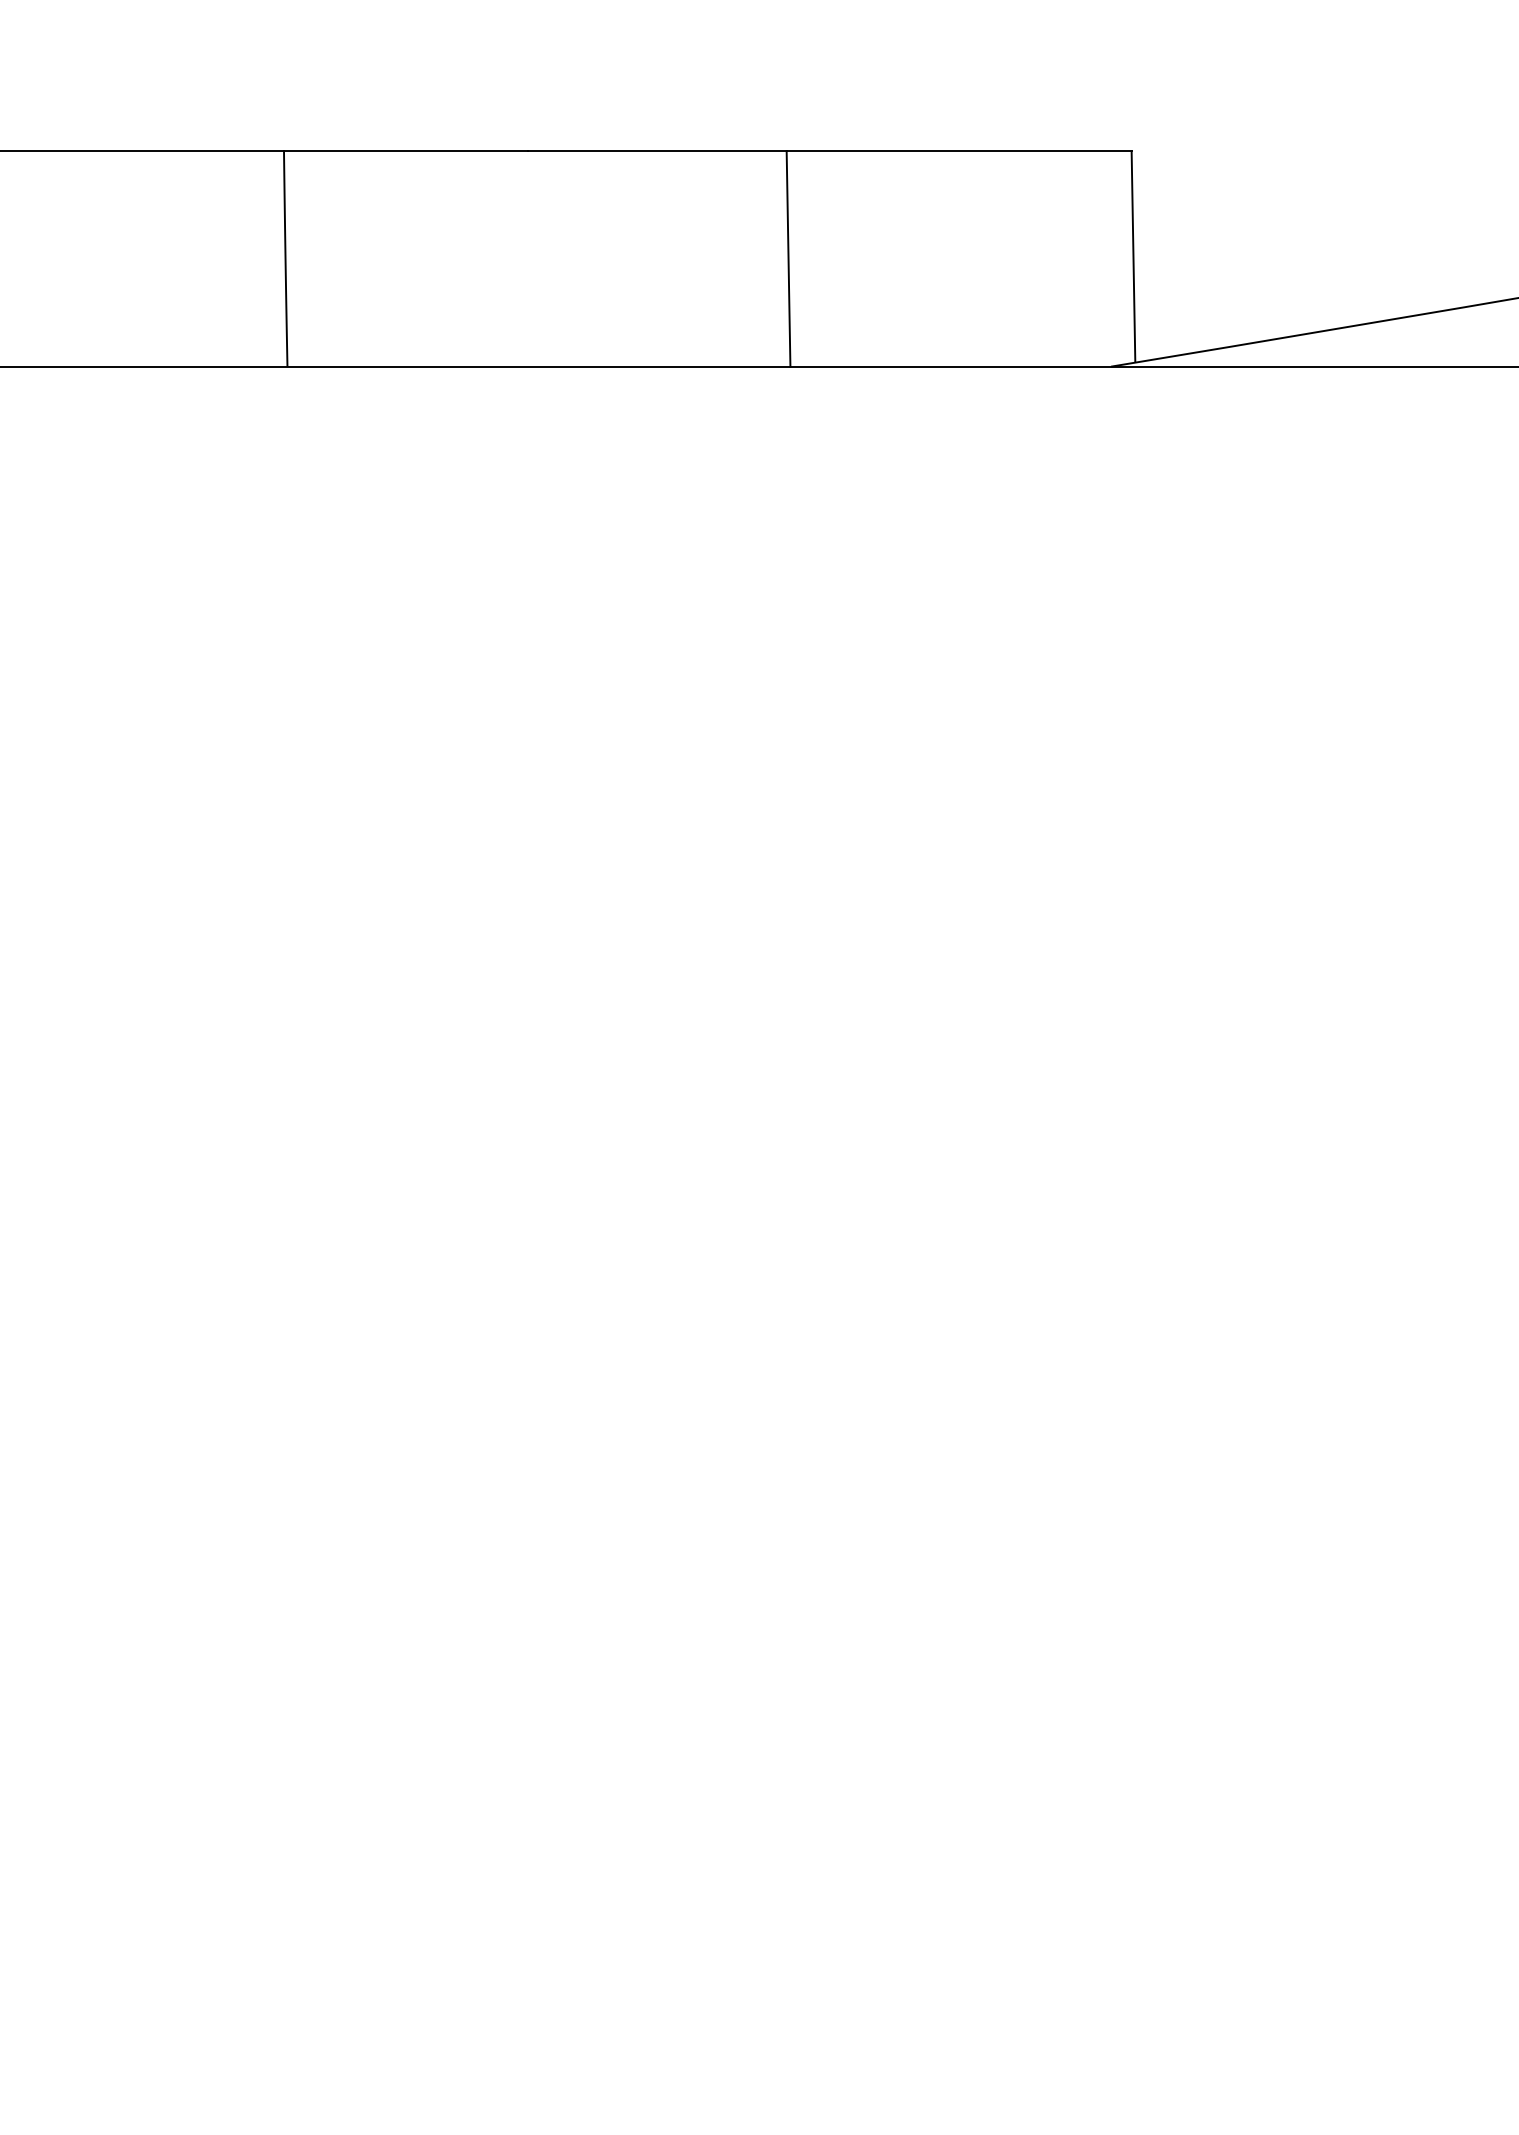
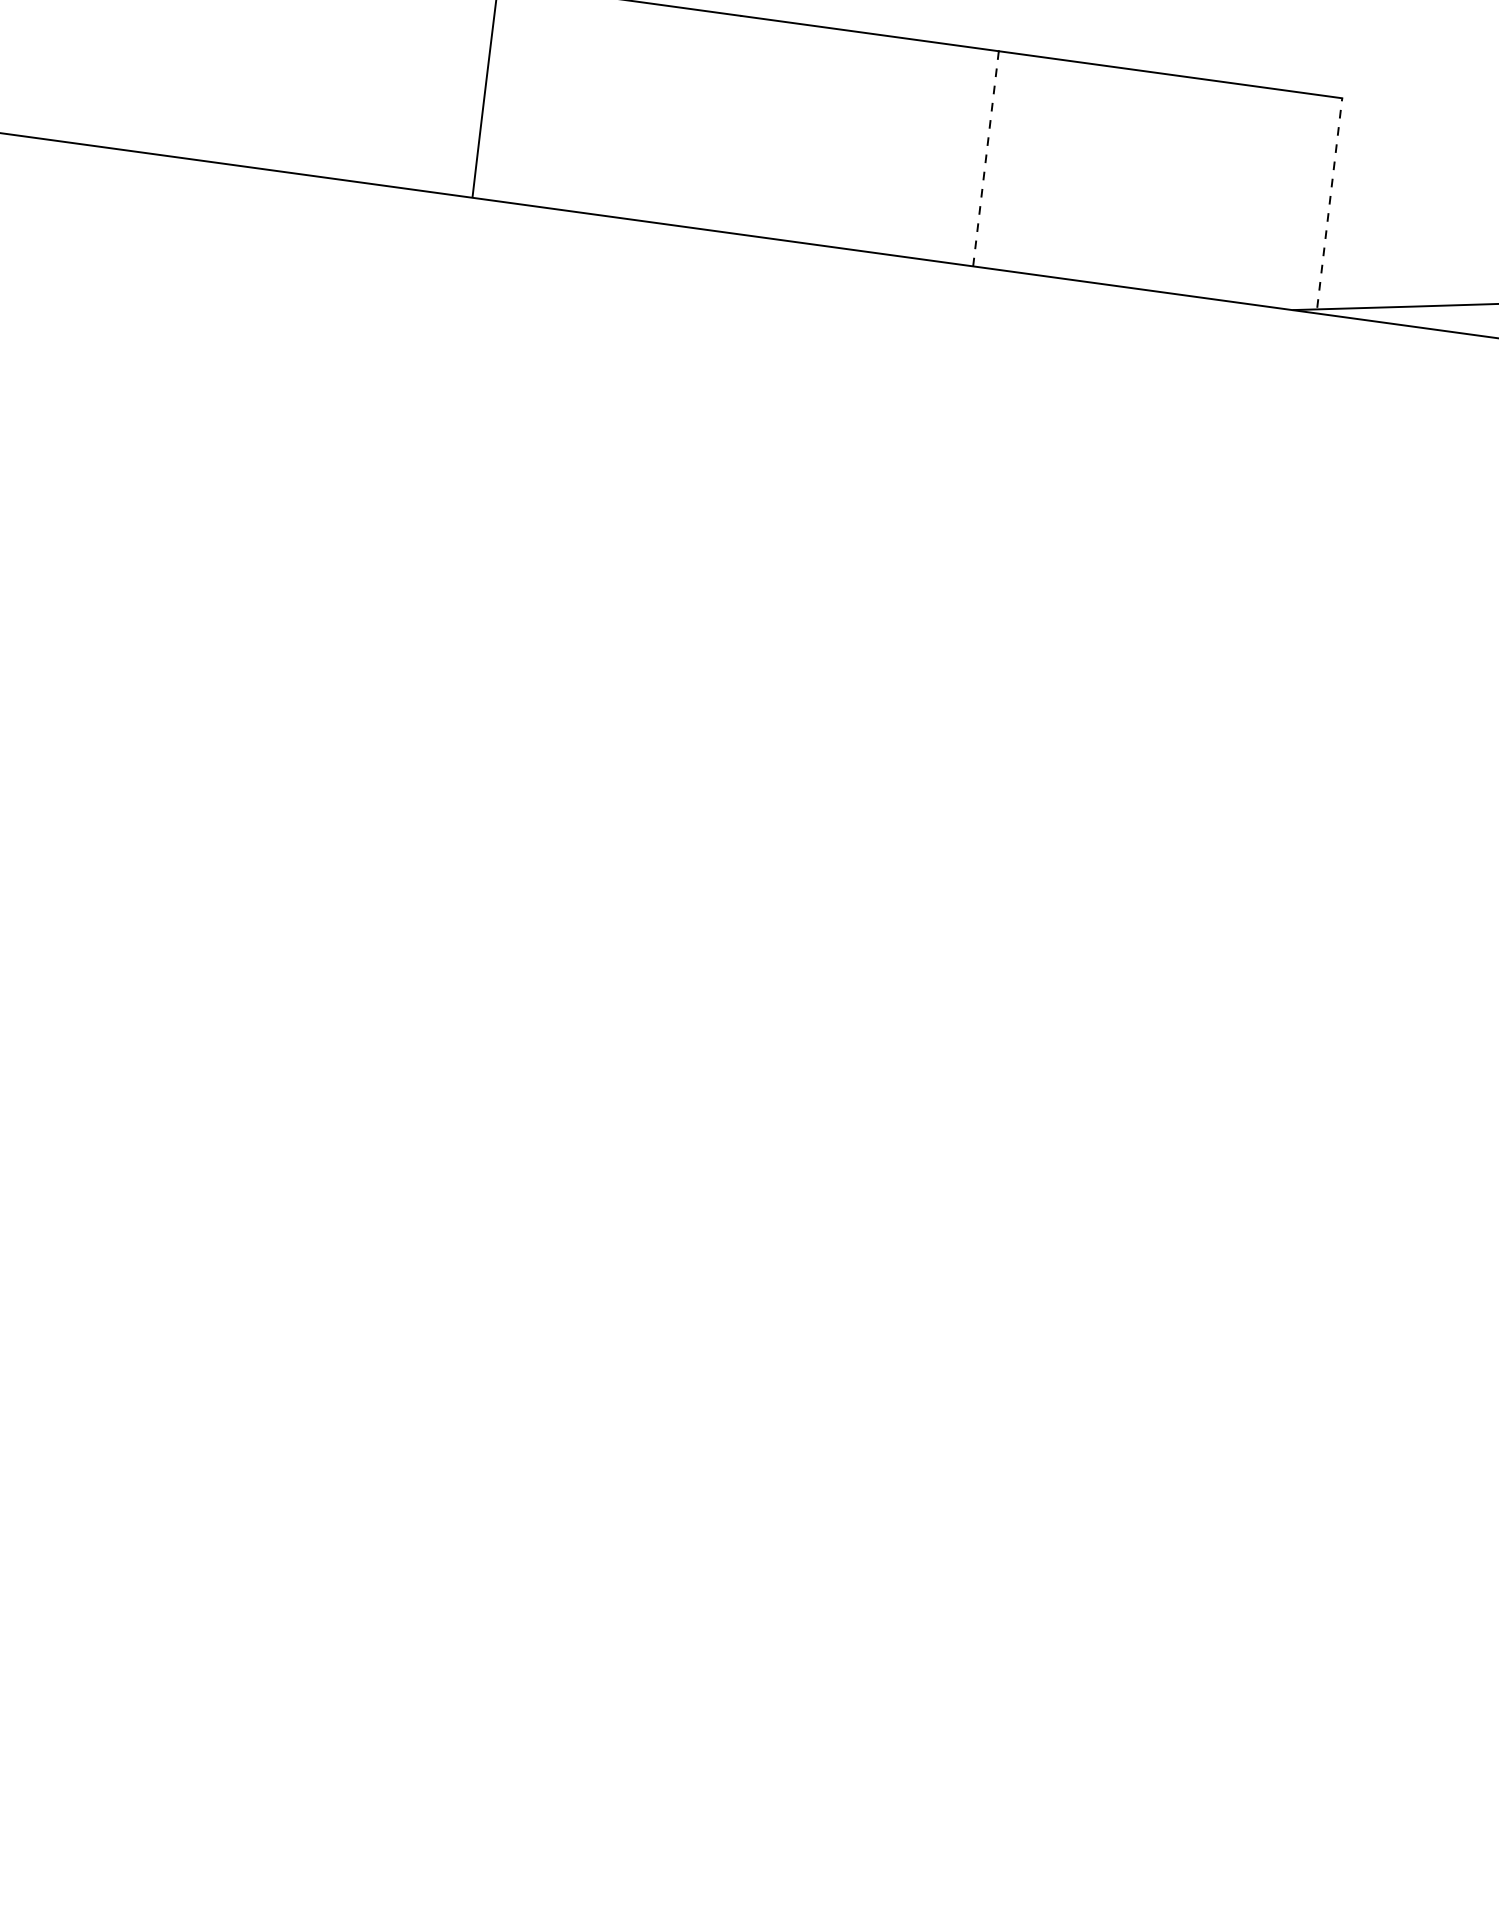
line: (1133, 255) -> (1329, 202), solid -> dashed
line: (788, 258) -> (986, 158), solid -> dashed

